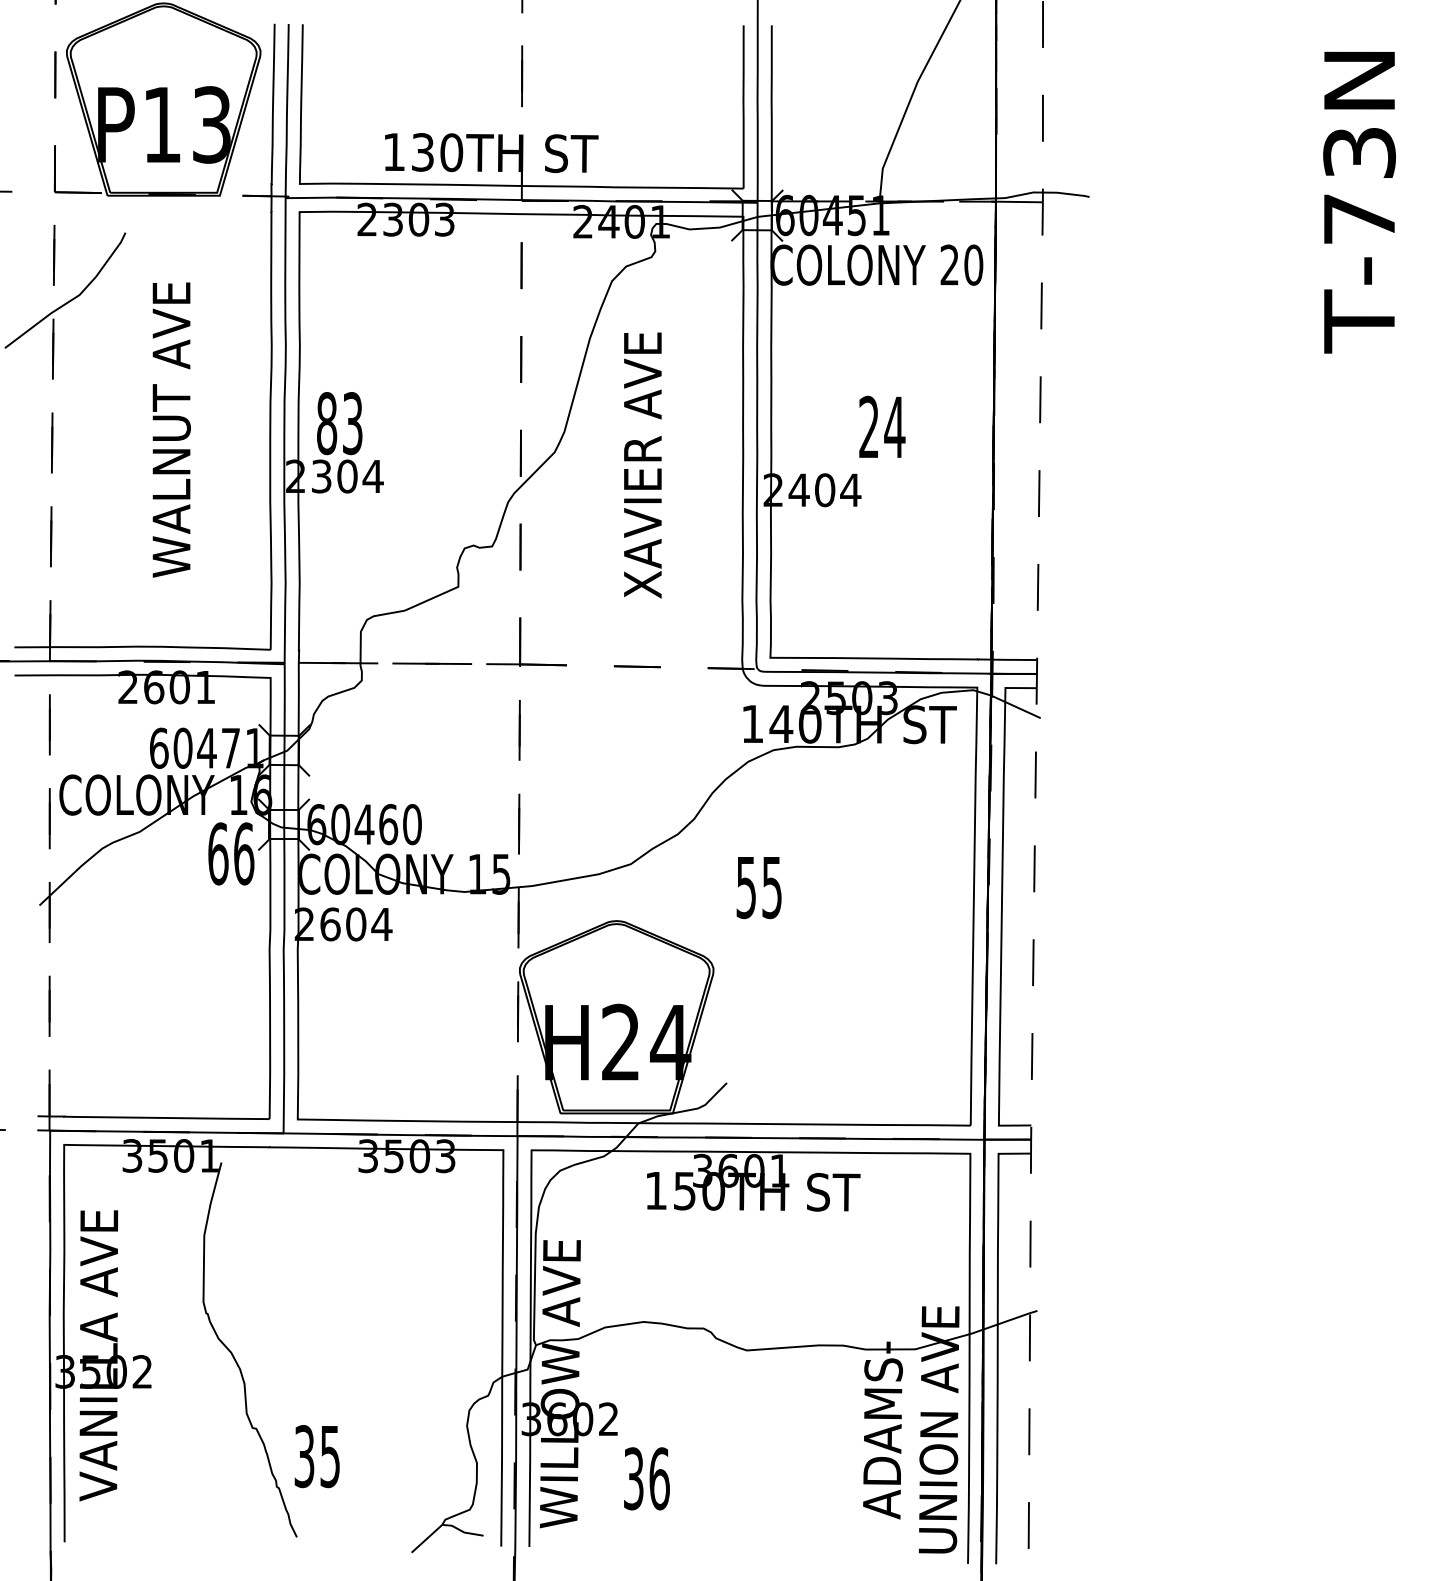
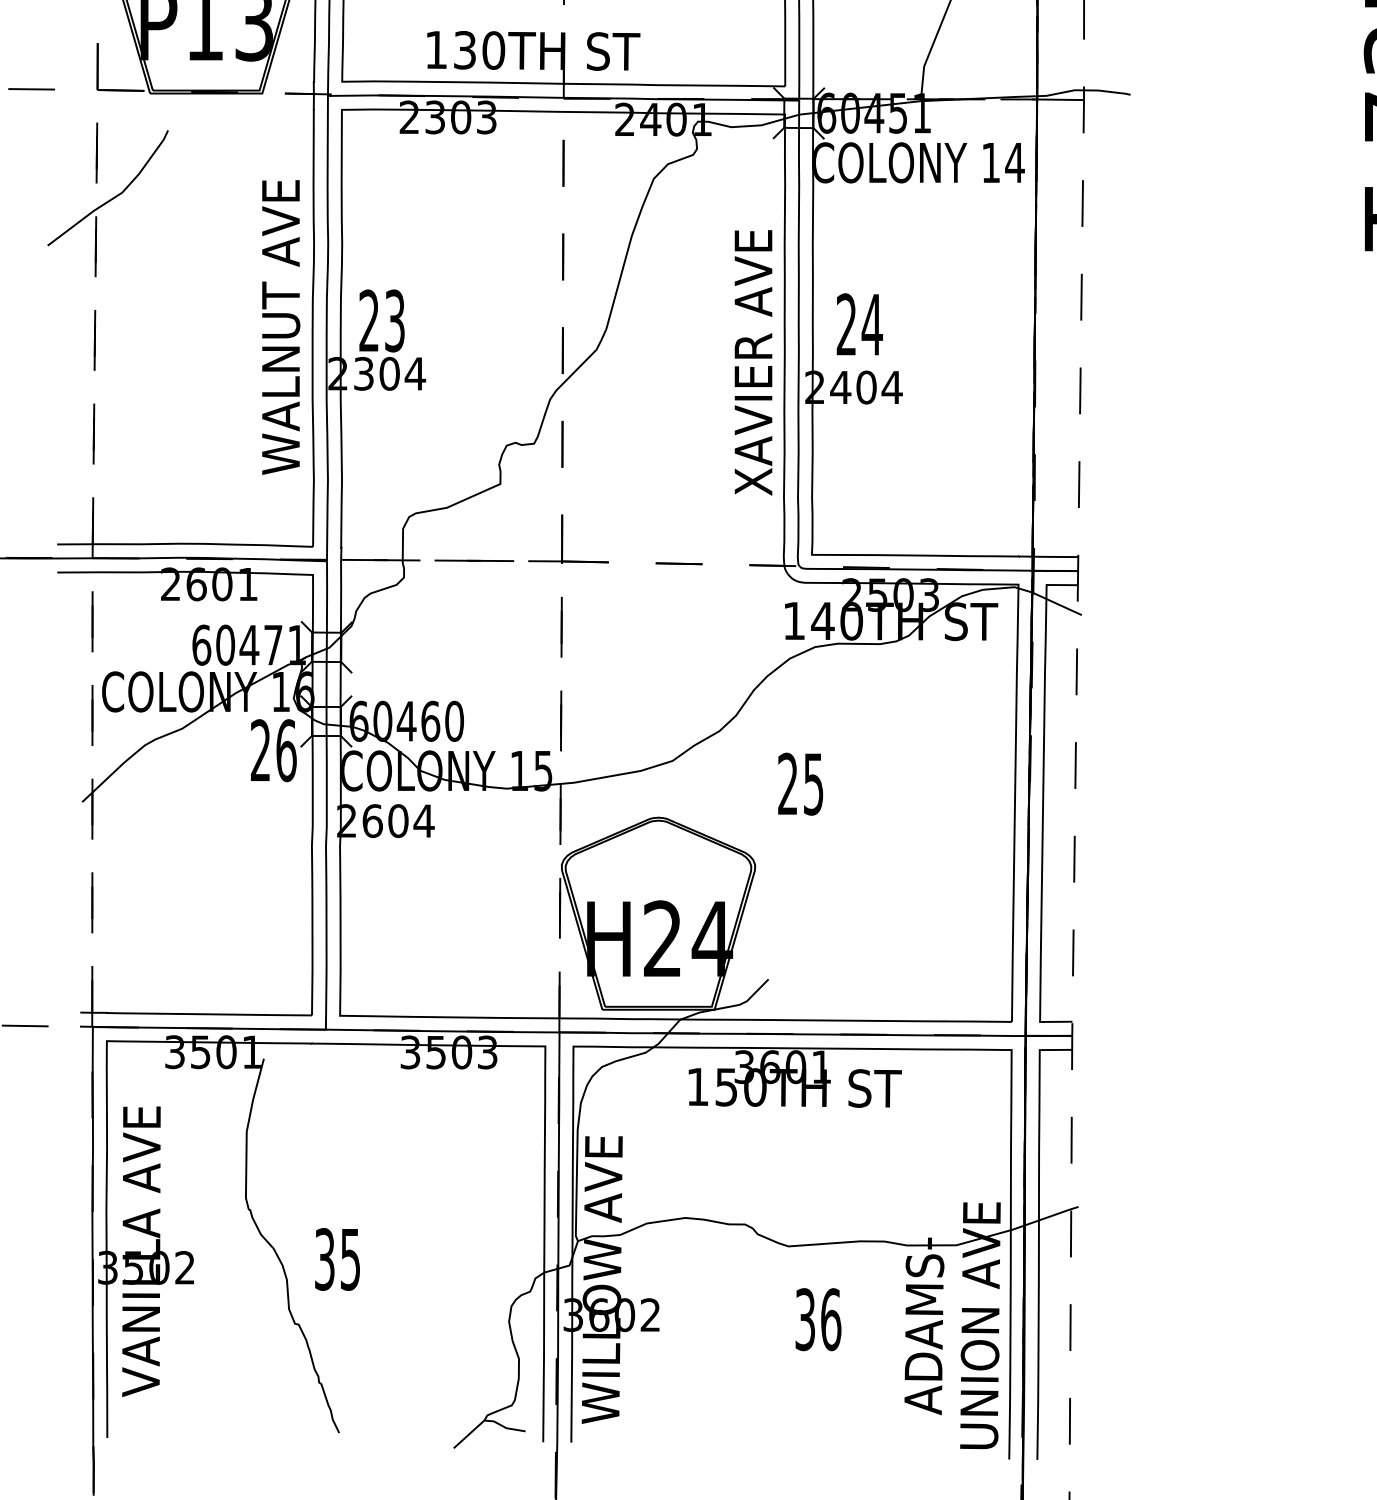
text: (961, 264) -> (1002, 162), 20 -> 14
text: (327, 423) -> (369, 320), 83 -> 23
text: (882, 426) -> (859, 323), moved
text: (171, 429) -> (280, 326), moved
text: (642, 465) -> (753, 362), moved
text: (218, 853) -> (260, 750), 66 -> 26
text: (745, 887) -> (787, 784), 55 -> 25
text: (316, 1456) -> (336, 1259), moved
text: (646, 1478) -> (818, 1319), moved

